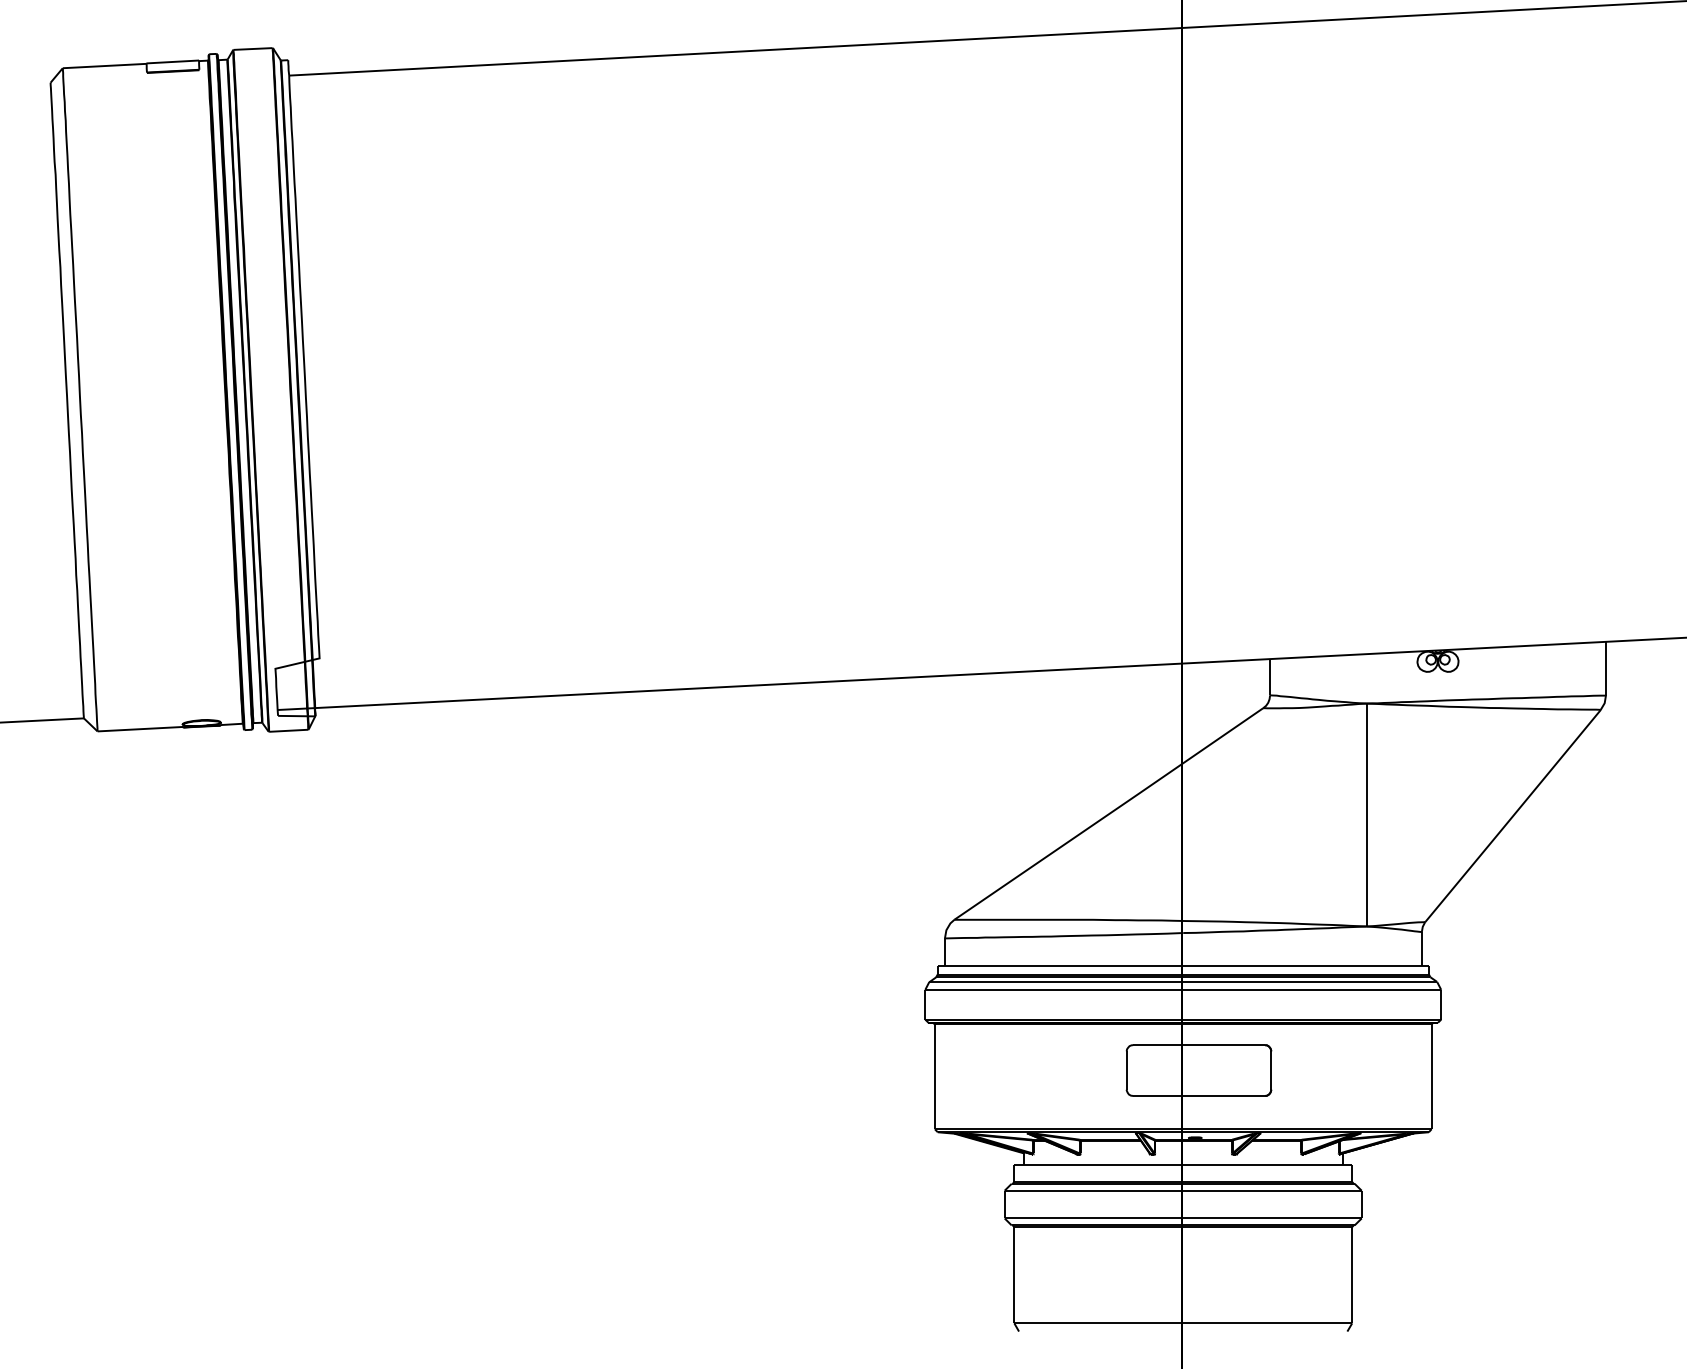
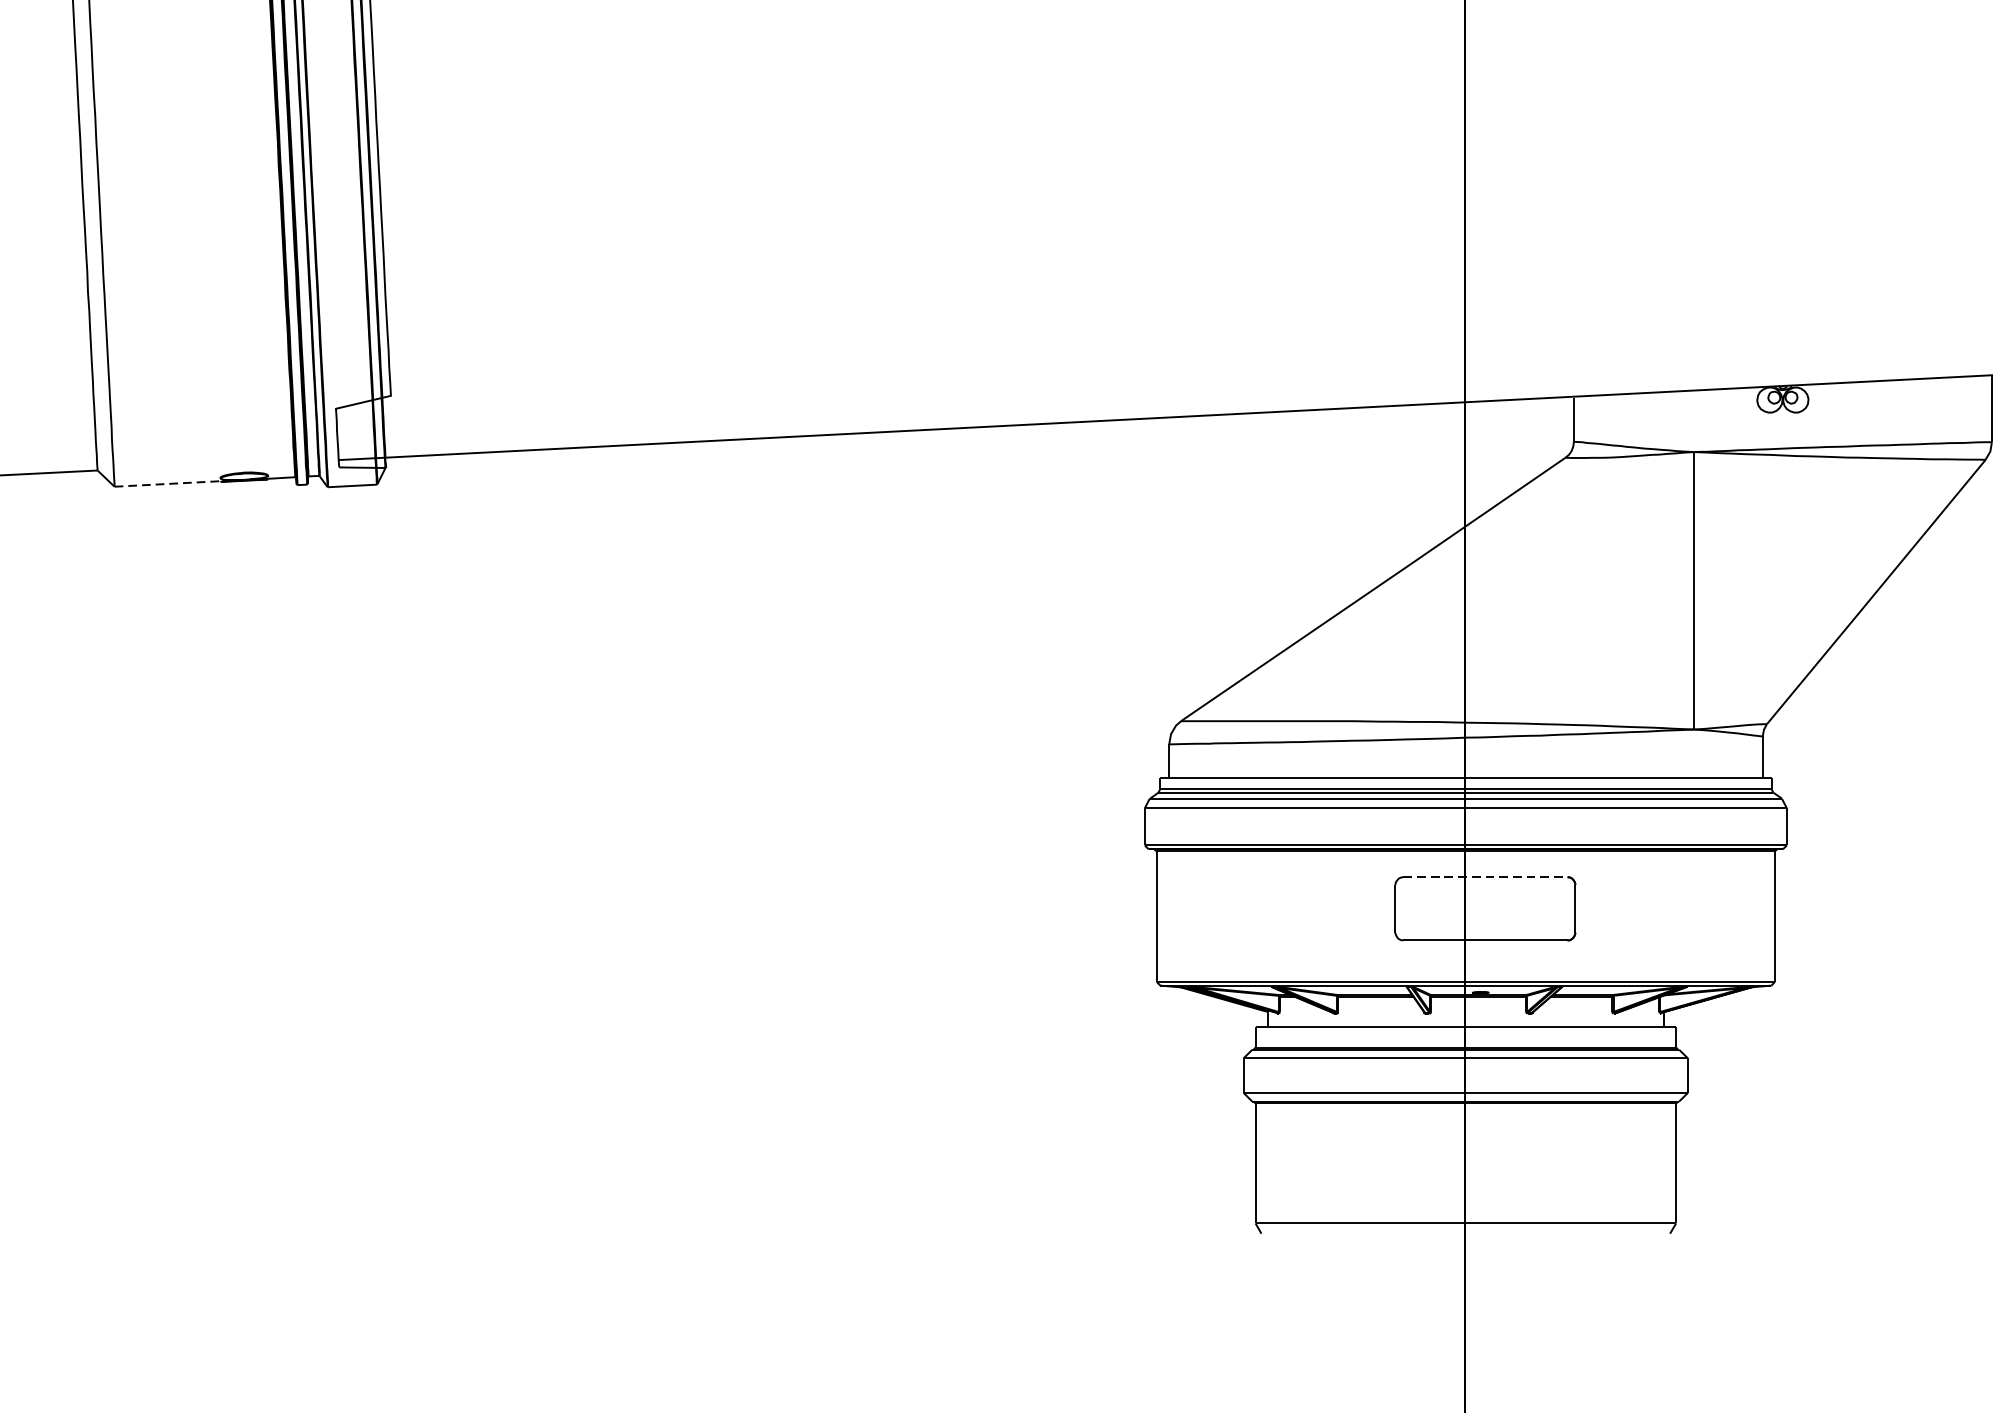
line: (141, 729) -> (169, 484), solid -> dashed
line: (1199, 1045) -> (1486, 877), solid -> dashed

